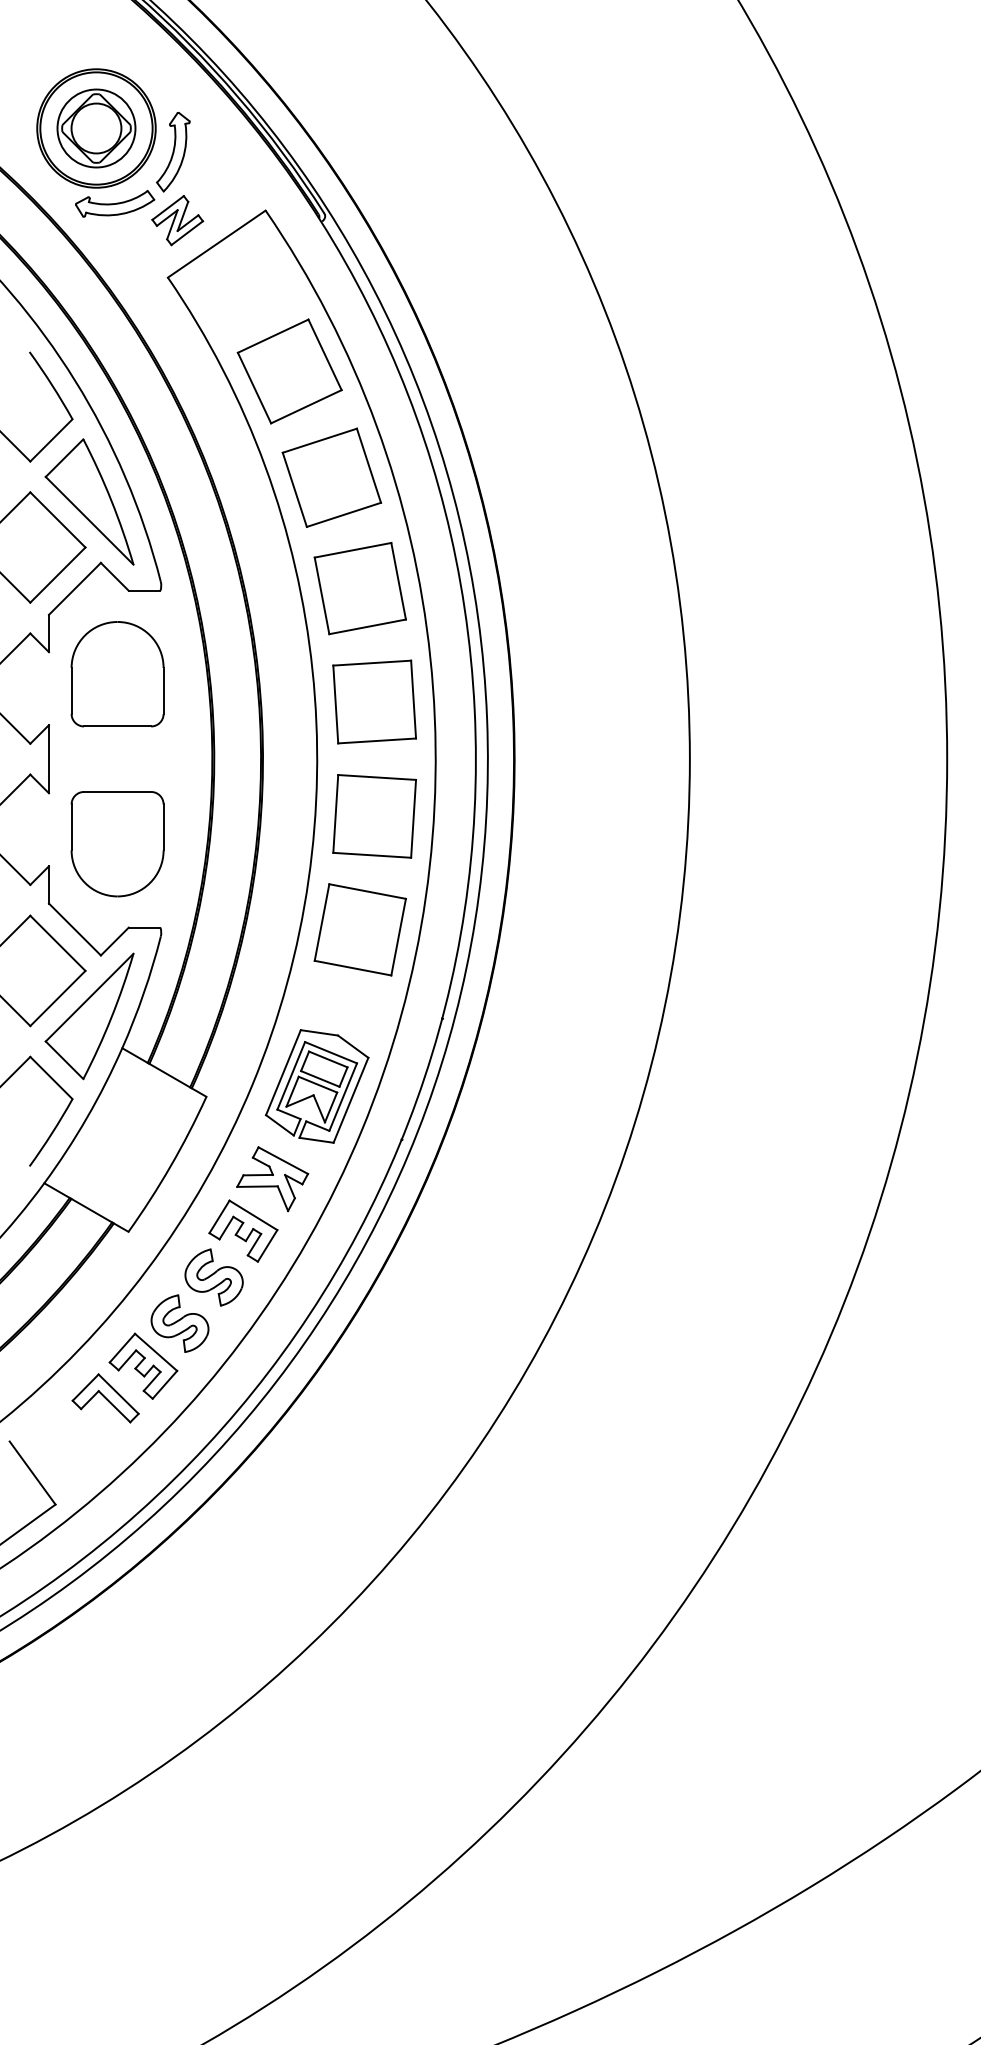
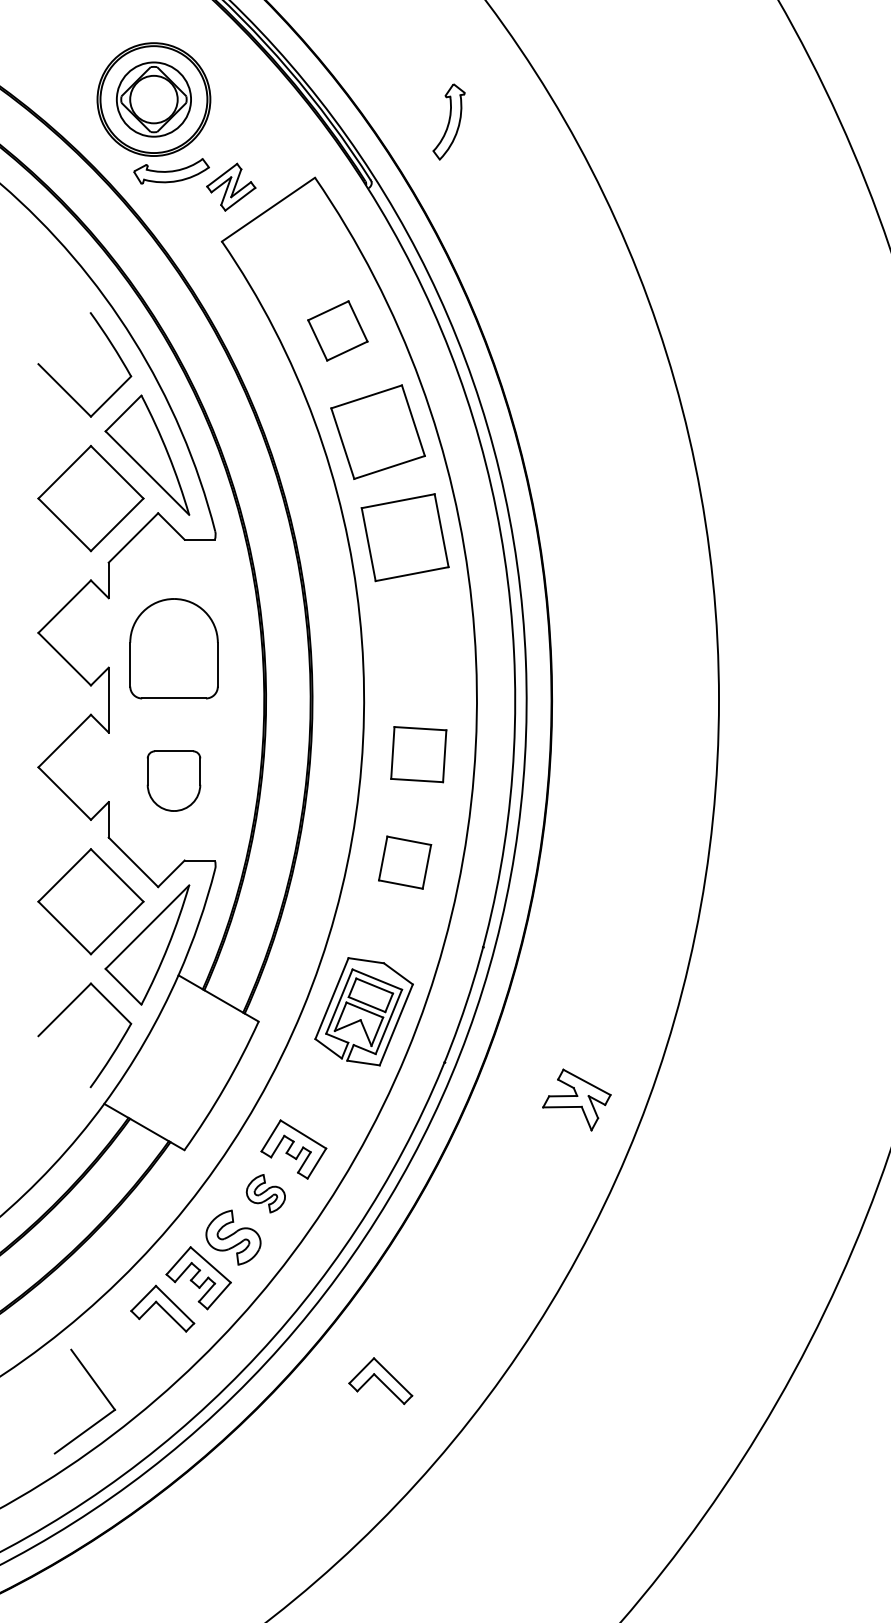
part: (173, 152) -> (449, 122), moved
part: (289, 371) -> (337, 330), size x0.6
part: (117, 674) -> (173, 648), moved
part: (374, 701) -> (418, 645), removed
part: (374, 816) -> (418, 754), size x0.7
part: (117, 844) -> (173, 781), size x0.6
part: (359, 929) -> (404, 862), size x0.6
part: (272, 1179) -> (576, 1100), moved
part: (213, 1277) -> (265, 1193), size x0.7
part: (334, 1474) -> (380, 1381), added

